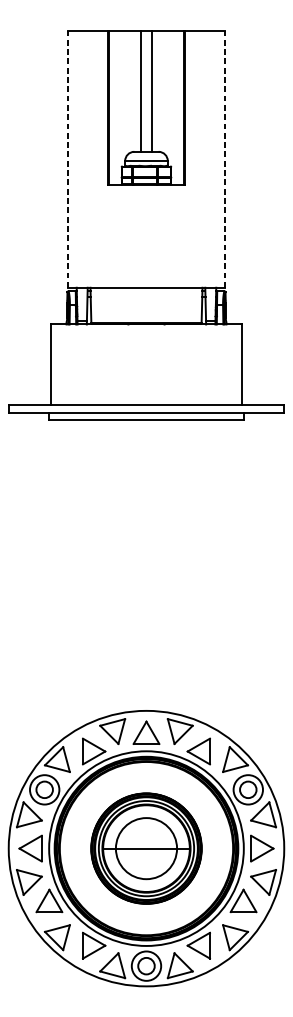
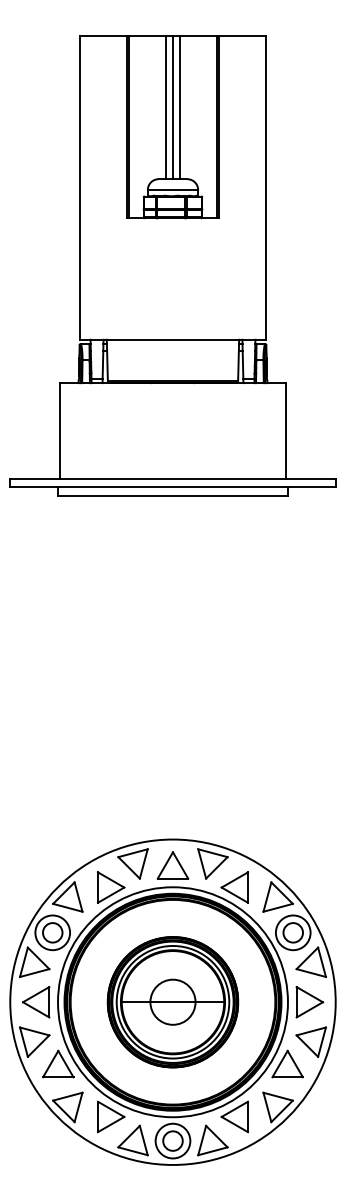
line: (146, 91) -> (173, 107), added
line: (67, 158) -> (79, 187), dashed -> solid
line: (225, 158) -> (266, 187), dashed -> solid
circle: (146, 847) -> (172, 1001), size x0.62

